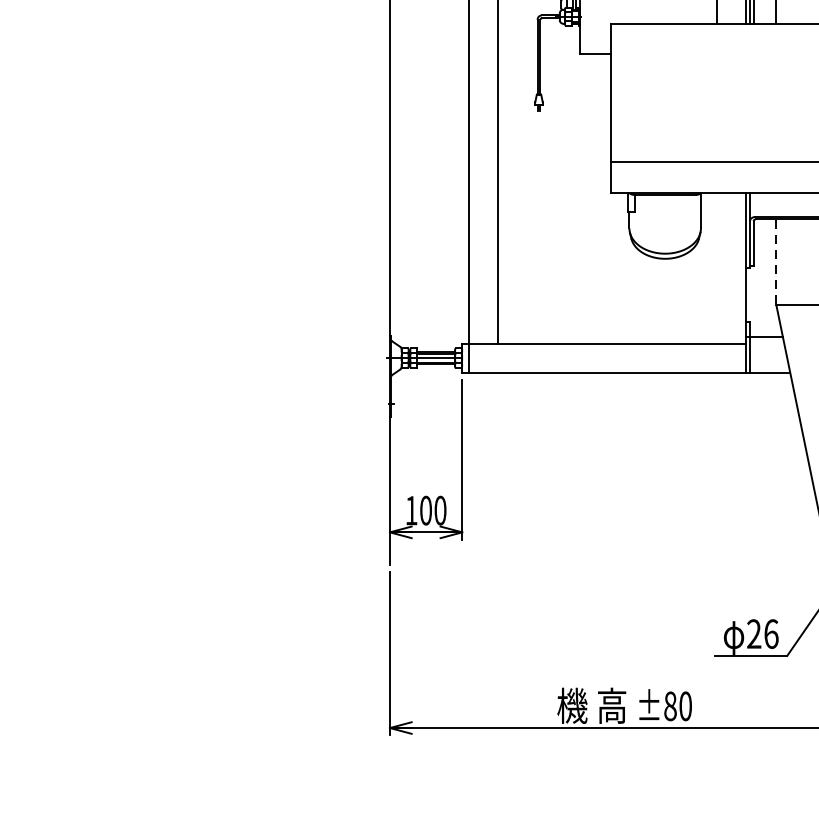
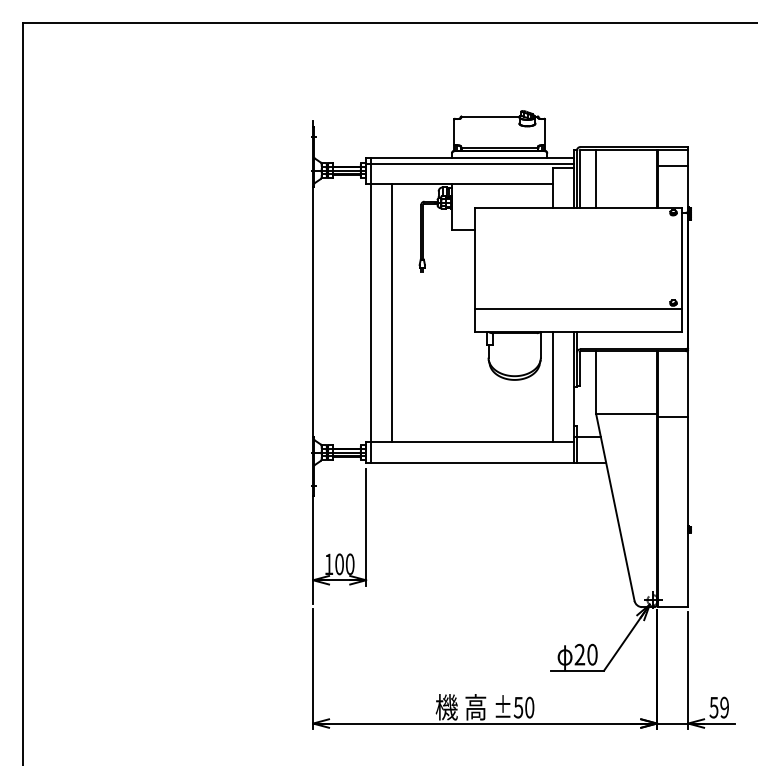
line: (776, 263) -> (596, 383), dashed -> solid
line: (716, 267) -> (552, 386), added
text: (771, 633) -> (592, 654), 26 -> 20
text: (670, 706) -> (518, 707), ±80 -> ±50

